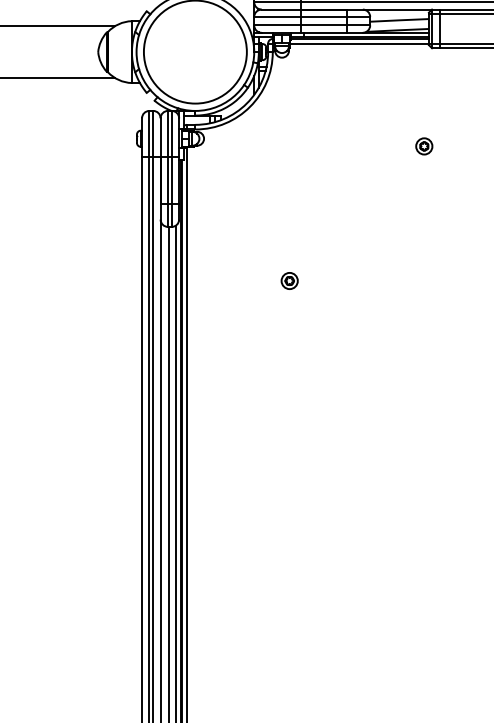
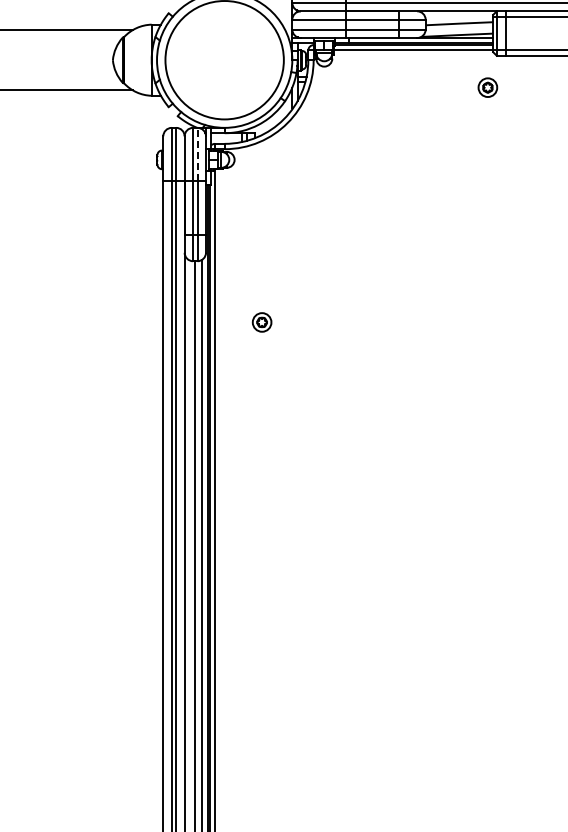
line: (171, 134) -> (197, 154), solid -> dashed
part: (423, 146) -> (487, 87), moved
part: (289, 281) -> (261, 322), moved

